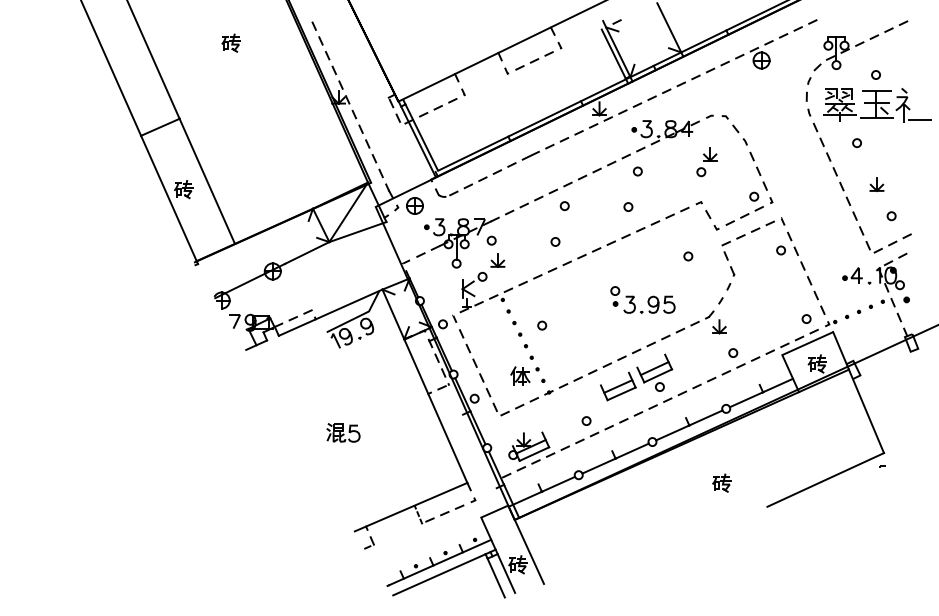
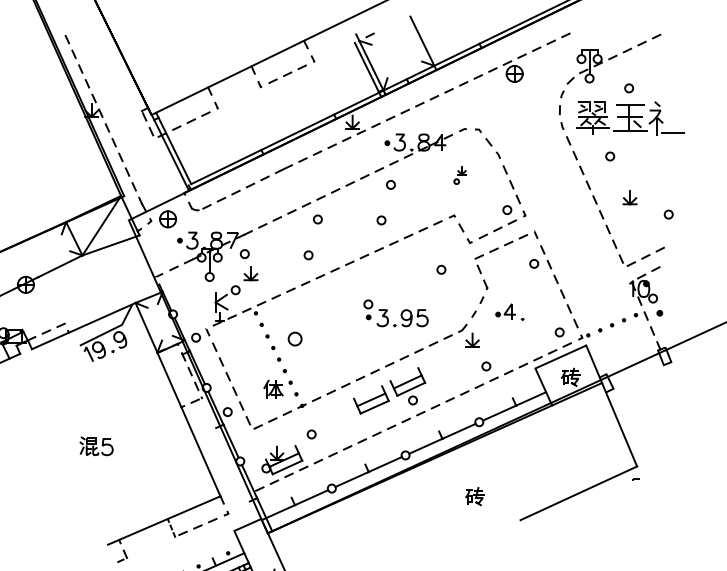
part: (706, 162) -> (459, 175), size x0.6
circle: (891, 216) -> (668, 214), moved
part: (856, 275) -> (509, 311), moved
circle: (542, 325) -> (295, 338), size x1.6
circle: (586, 420) -> (311, 433), moved

